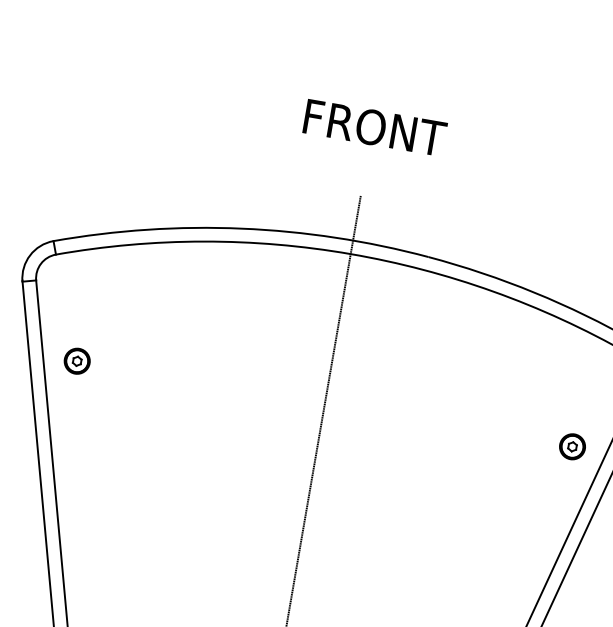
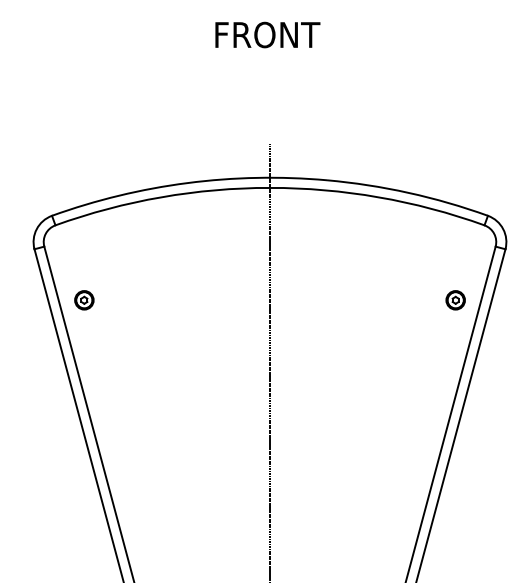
text: (374, 127) -> (267, 34), moved

